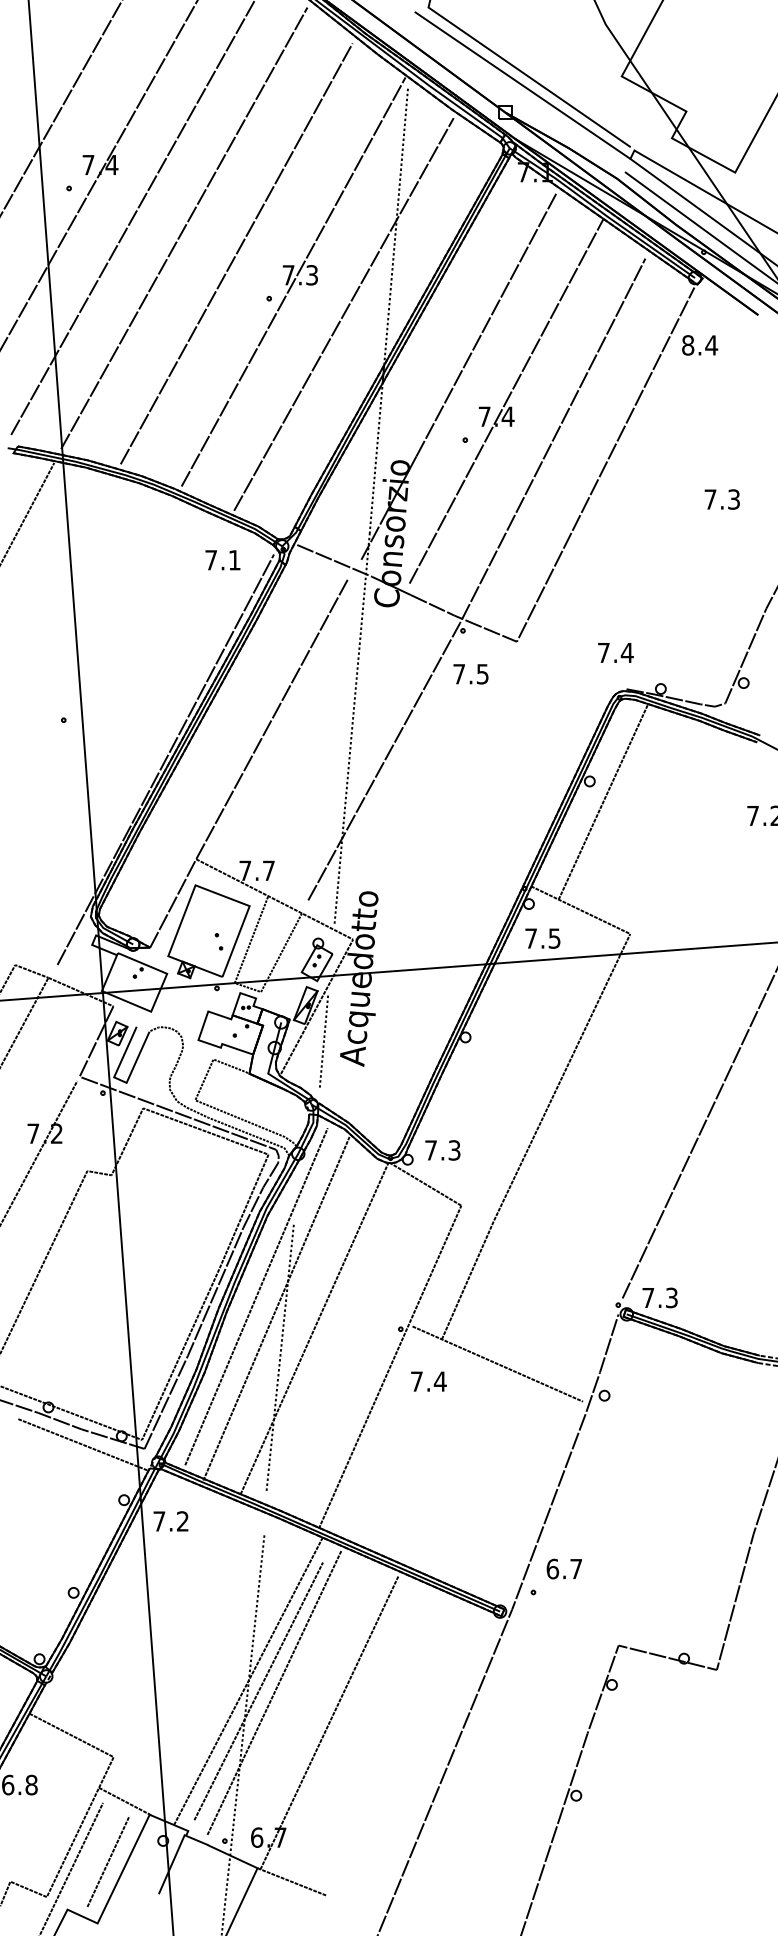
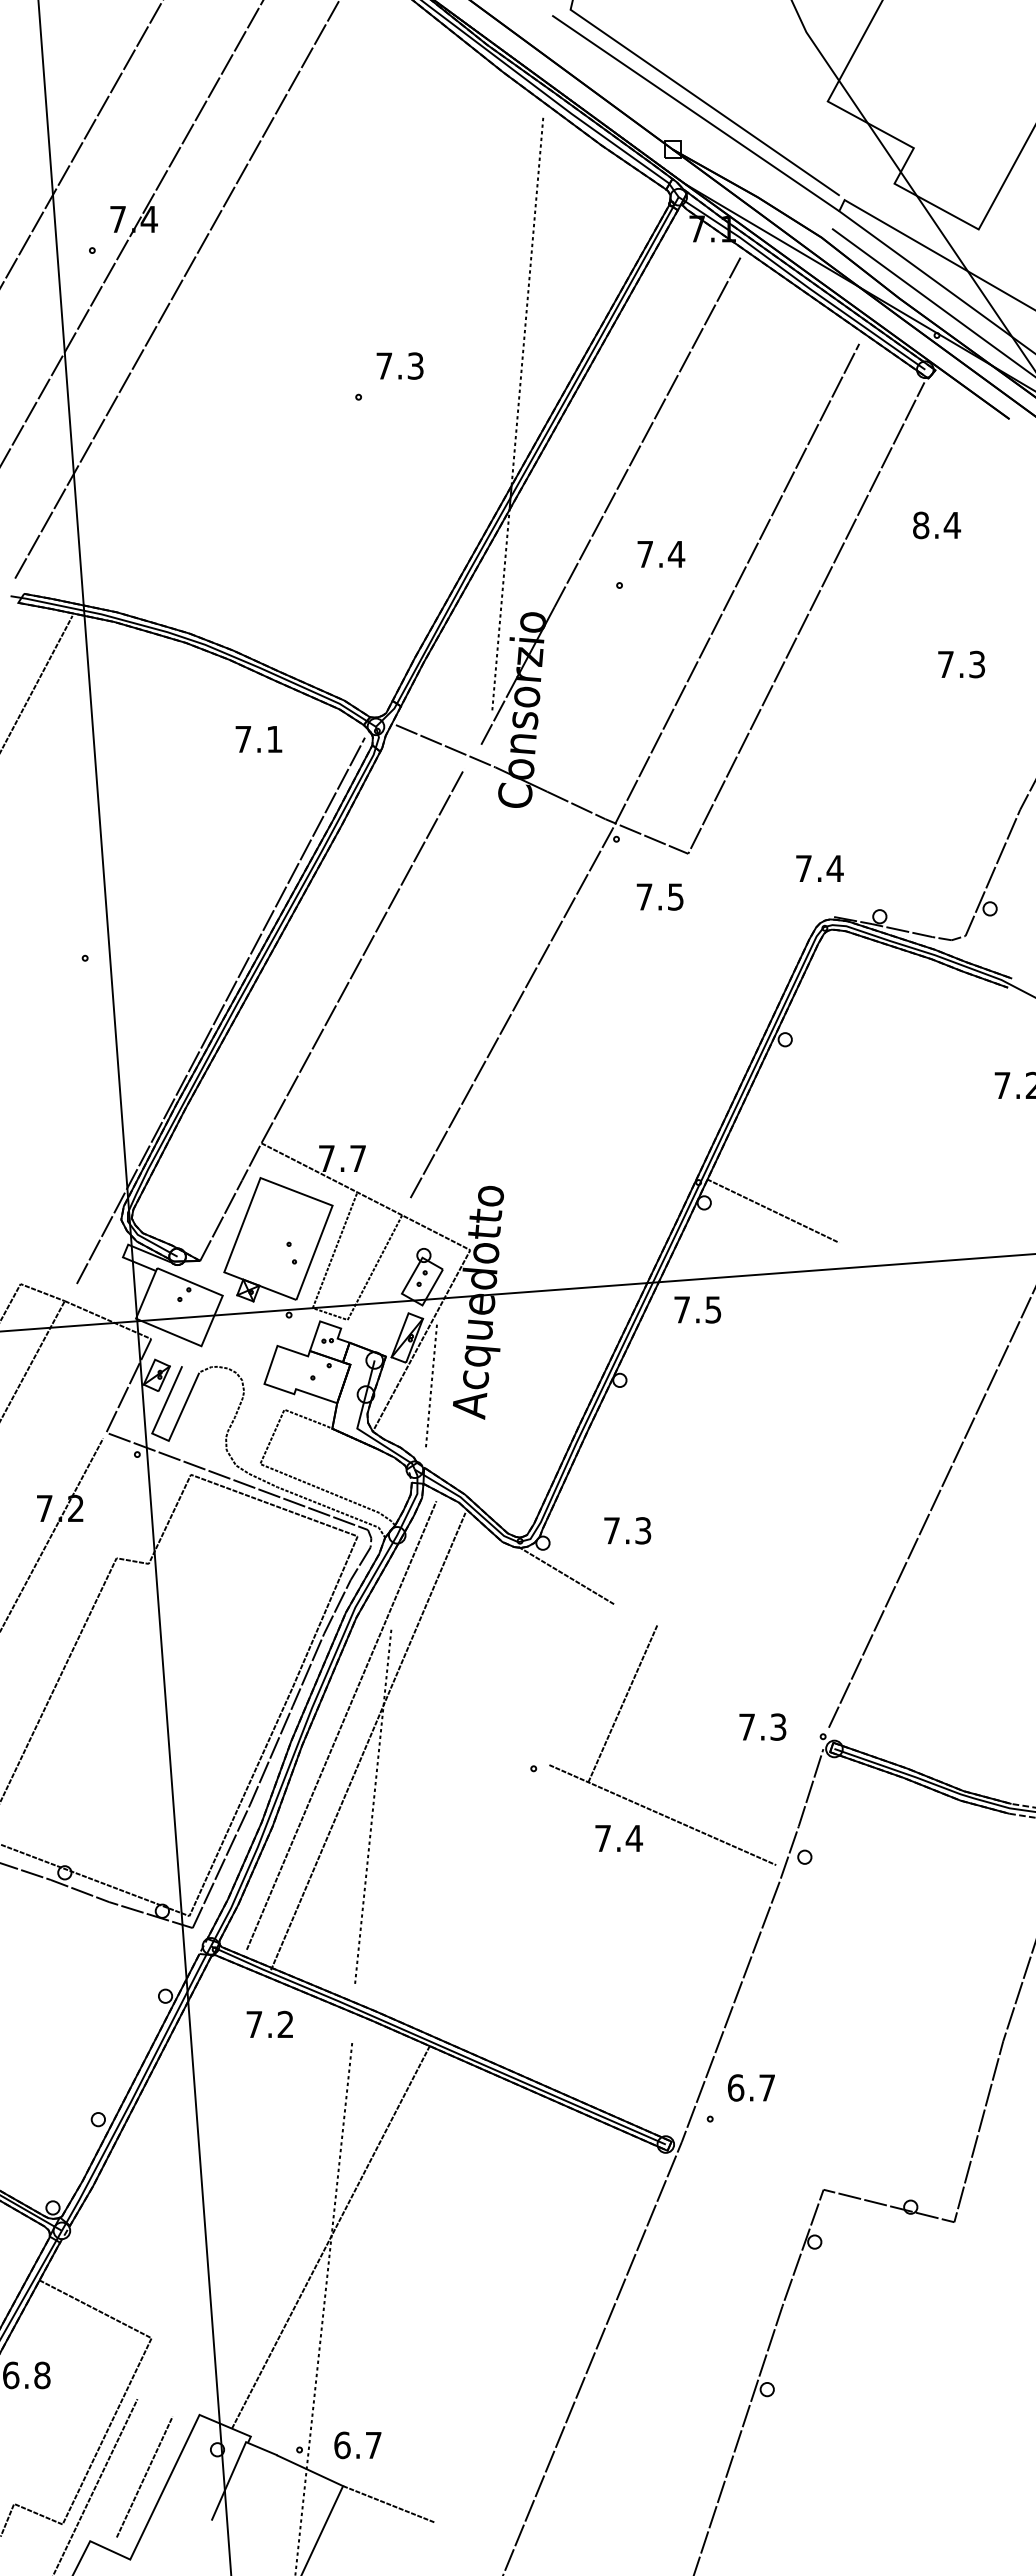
line: (184, 228) -> (245, 303), removed
line: (236, 253) -> (314, 337), removed
line: (293, 281) -> (391, 374), removed
line: (343, 313) -> (457, 417), removed
text: (700, 345) -> (937, 525), moved
line: (506, 401) -> (674, 533), removed
text: (222, 560) -> (258, 739), moved
text: (470, 673) -> (659, 896), moved
line: (351, 728) -> (468, 969), removed
line: (602, 801) -> (802, 1066), removed
text: (542, 938) -> (697, 1309), moved
line: (562, 1076) -> (748, 1432), removed
text: (442, 1150) -> (627, 1530), moved
text: (659, 1297) -> (762, 1726), moved
line: (314, 1328) -> (418, 1767), removed
line: (390, 1367) -> (519, 1819), removed
text: (428, 1381) -> (618, 1838), moved
line: (82, 1444) -> (110, 1922), removed
text: (170, 1520) -> (269, 2023), moved
line: (258, 1691) -> (344, 2250), removed
line: (274, 1691) -> (365, 2251), removed
line: (329, 1722) -> (438, 2291), removed
line: (125, 1801) -> (167, 2397), removed

